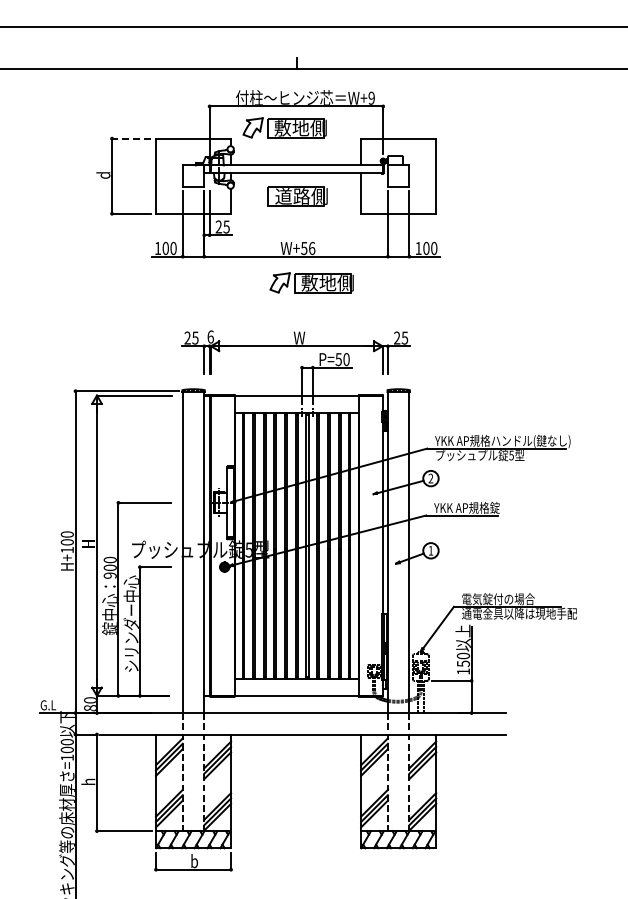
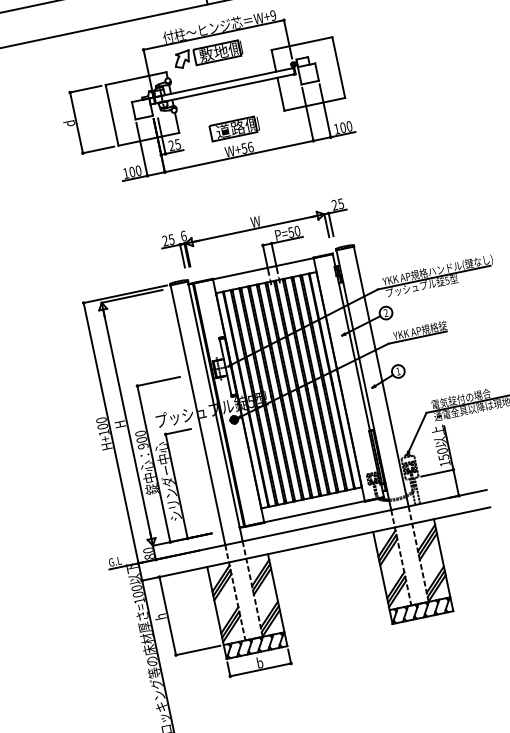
line: (130, 138) -> (85, 89), dashed -> solid
part: (297, 196) -> (234, 128), moved
part: (311, 282) -> (256, 174), removed

